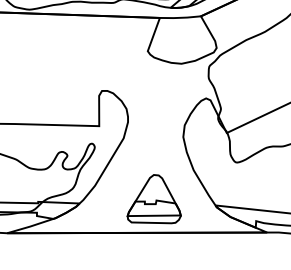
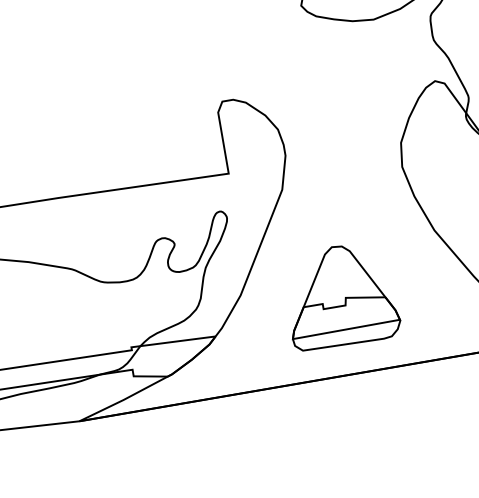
part: (153, 199) -> (339, 296), moved

